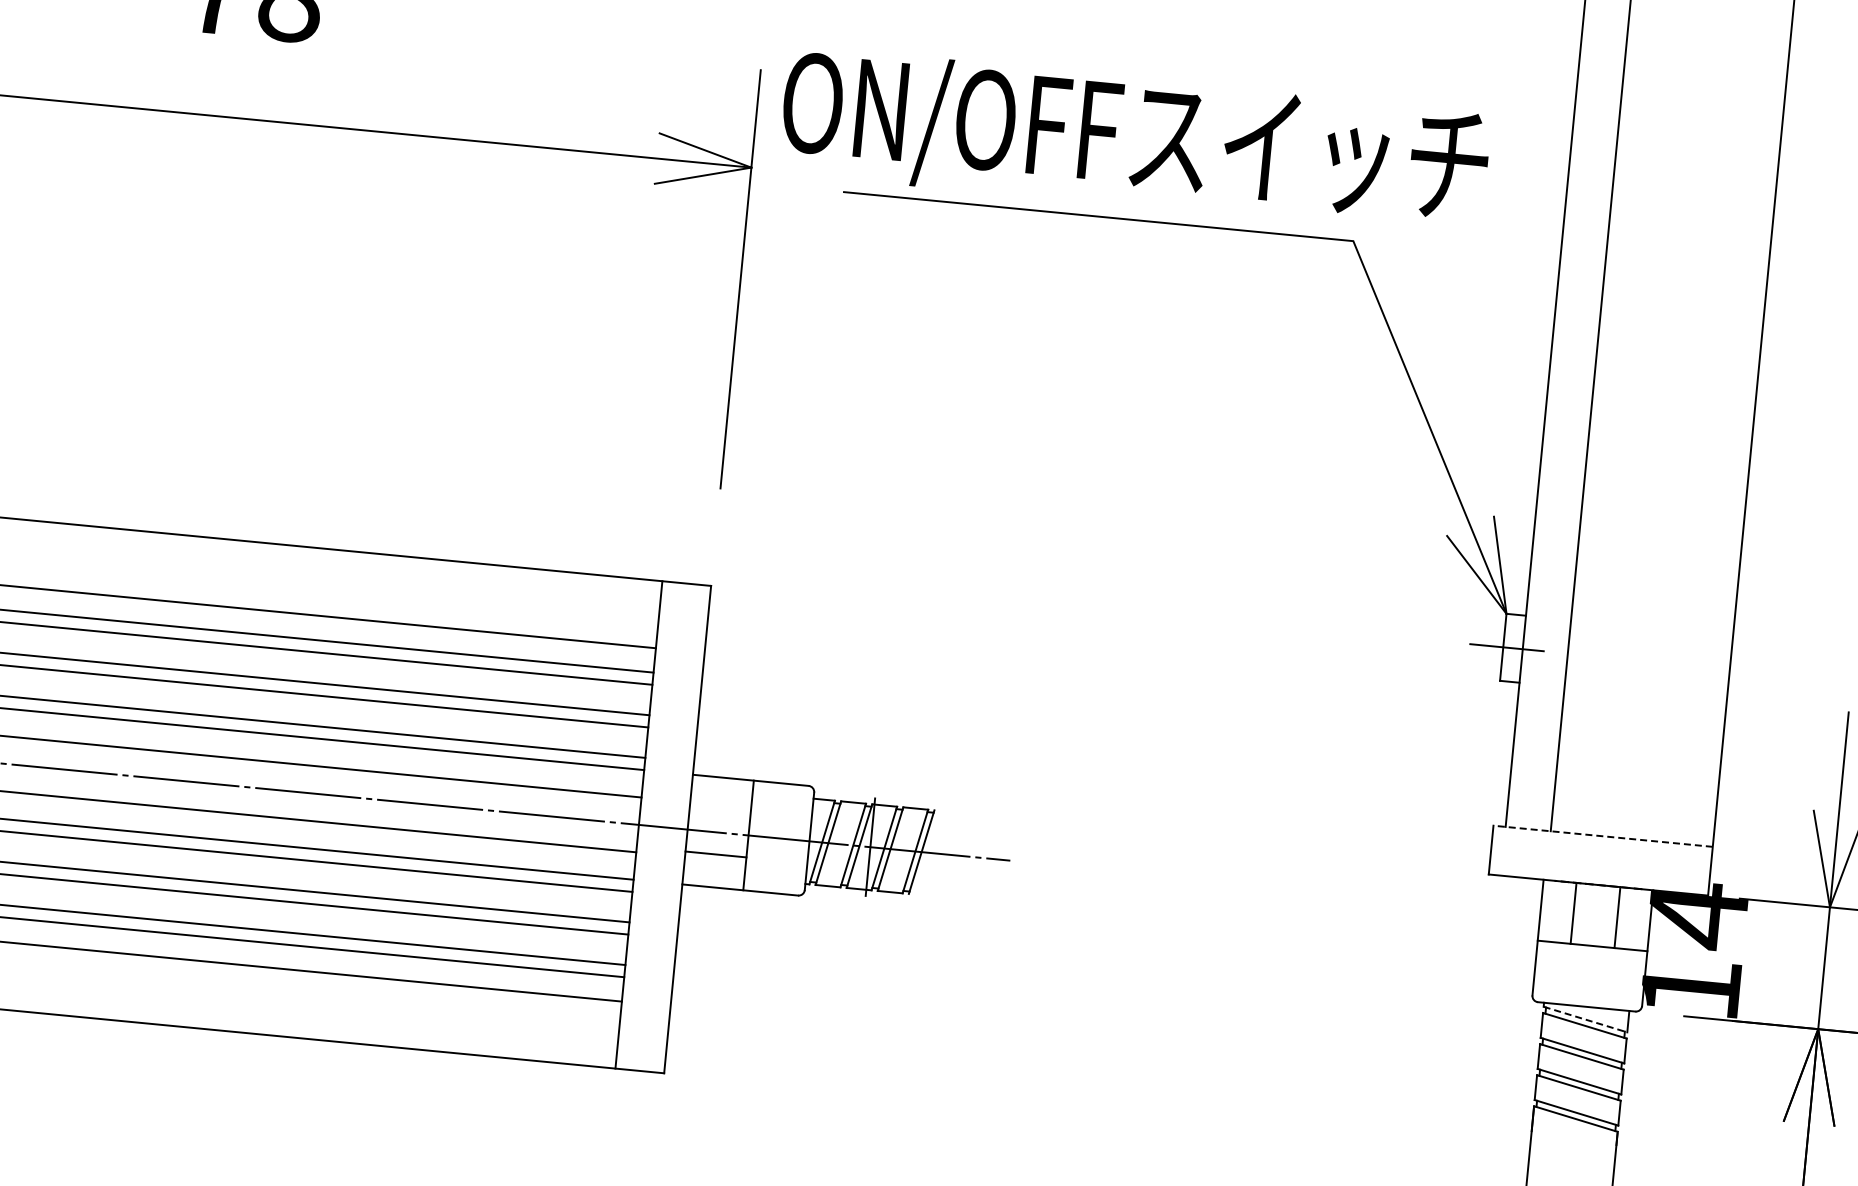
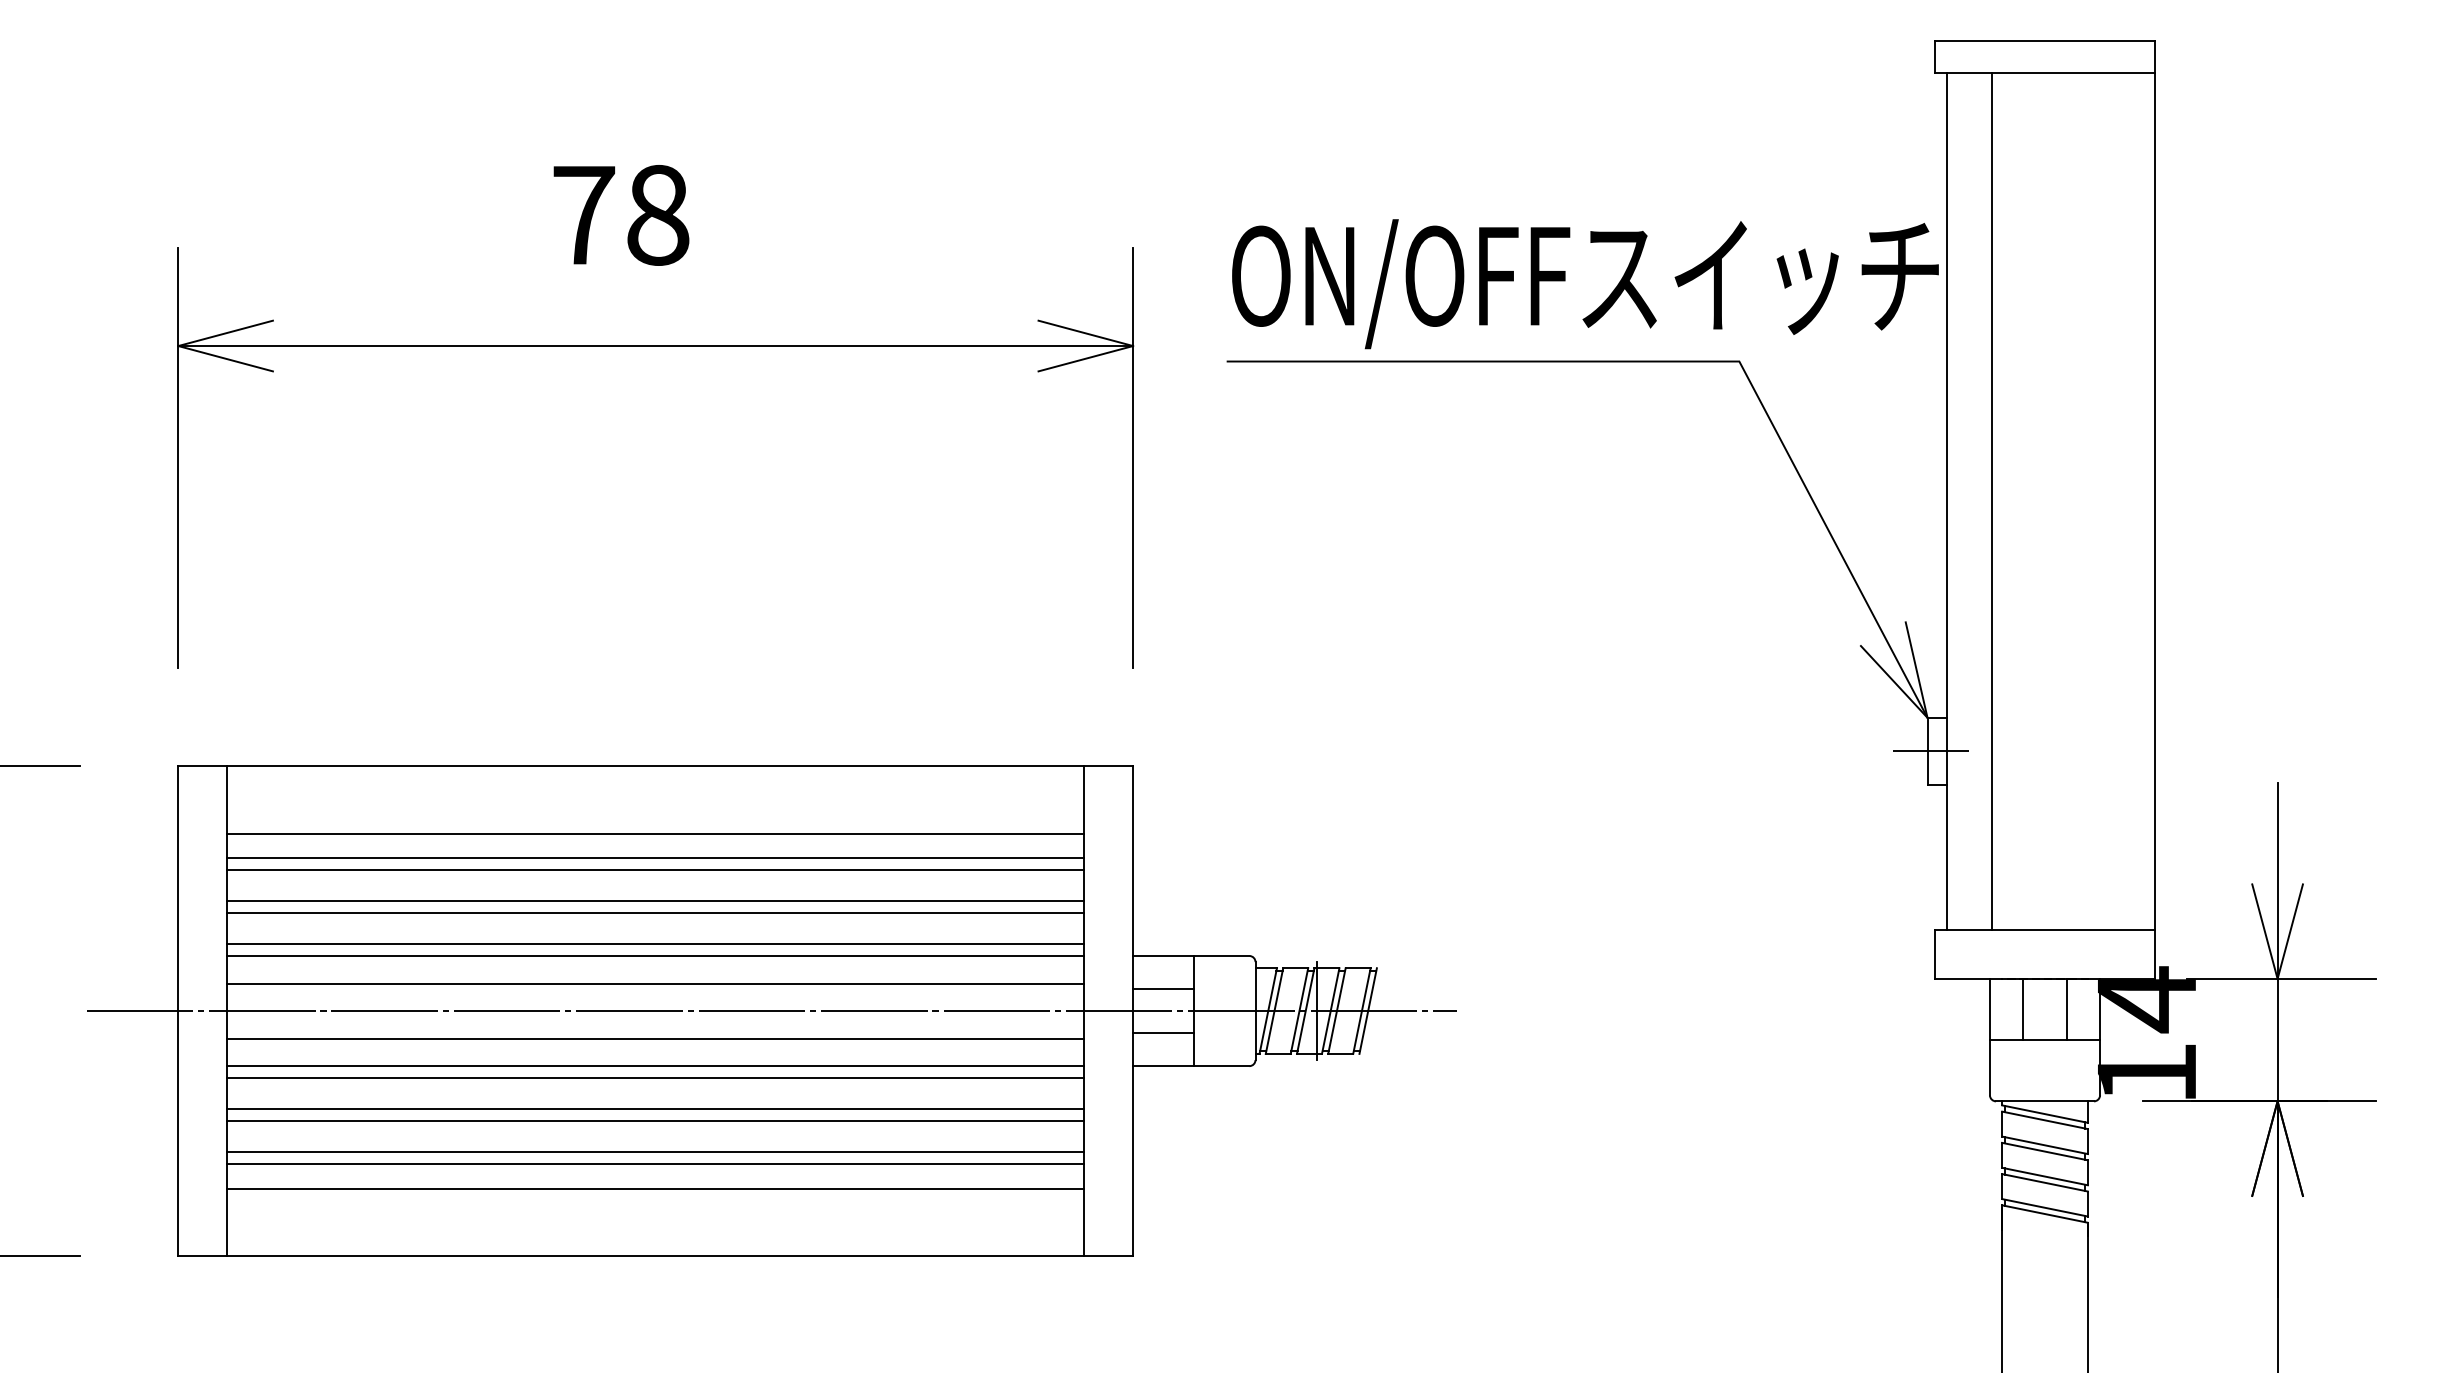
text: (1134, 142) -> (1585, 284), moved
line: (719, 811) -> (1163, 989), added
line: (1602, 835) -> (2044, 929), dashed -> solid
line: (1585, 1020) -> (2045, 1114), dashed -> solid

